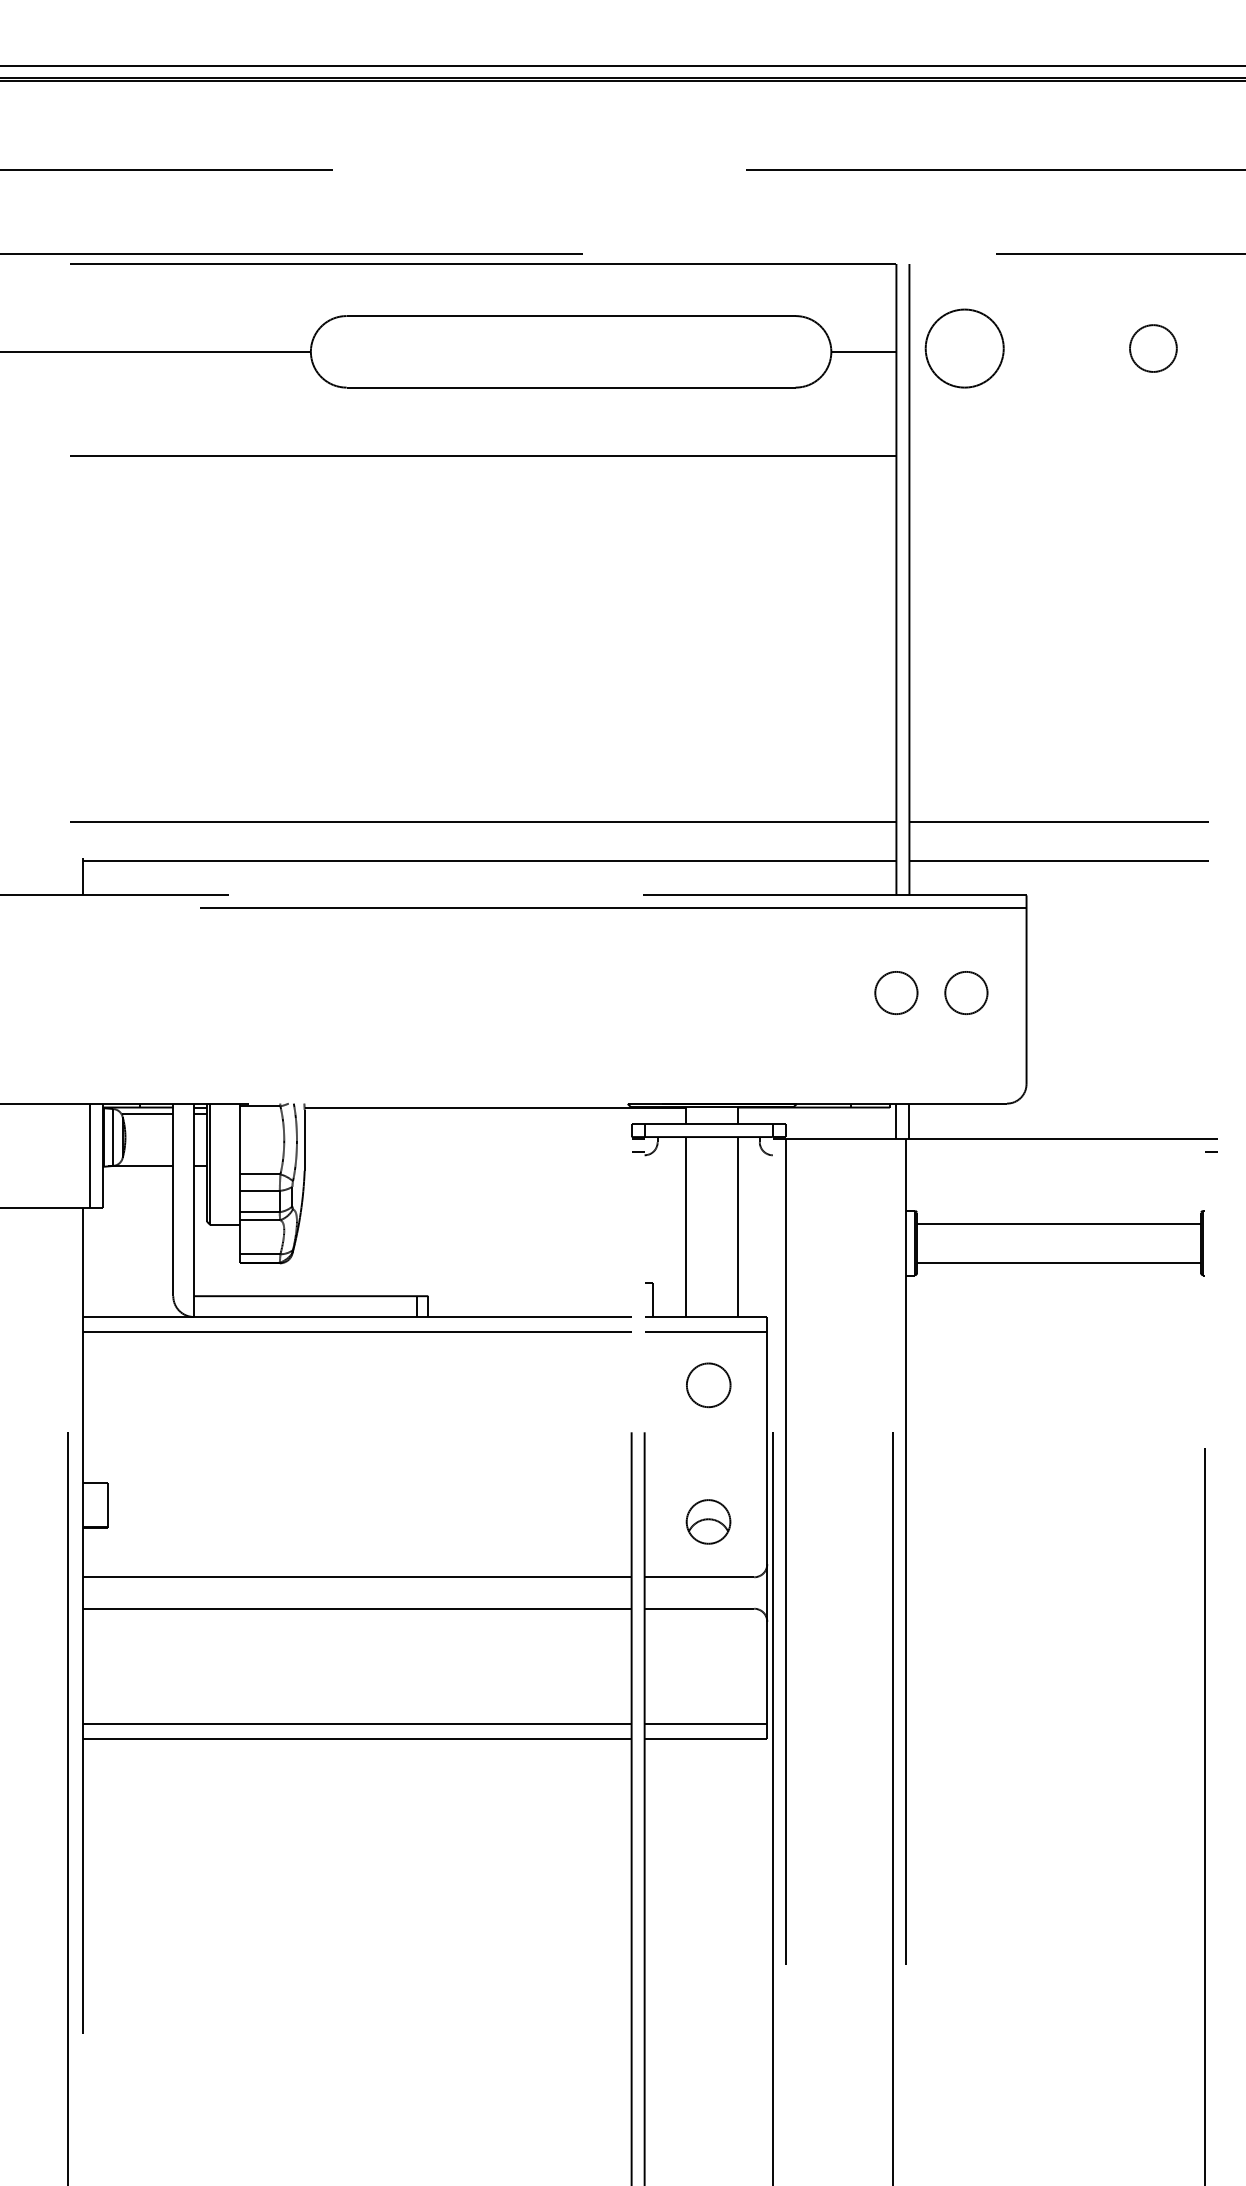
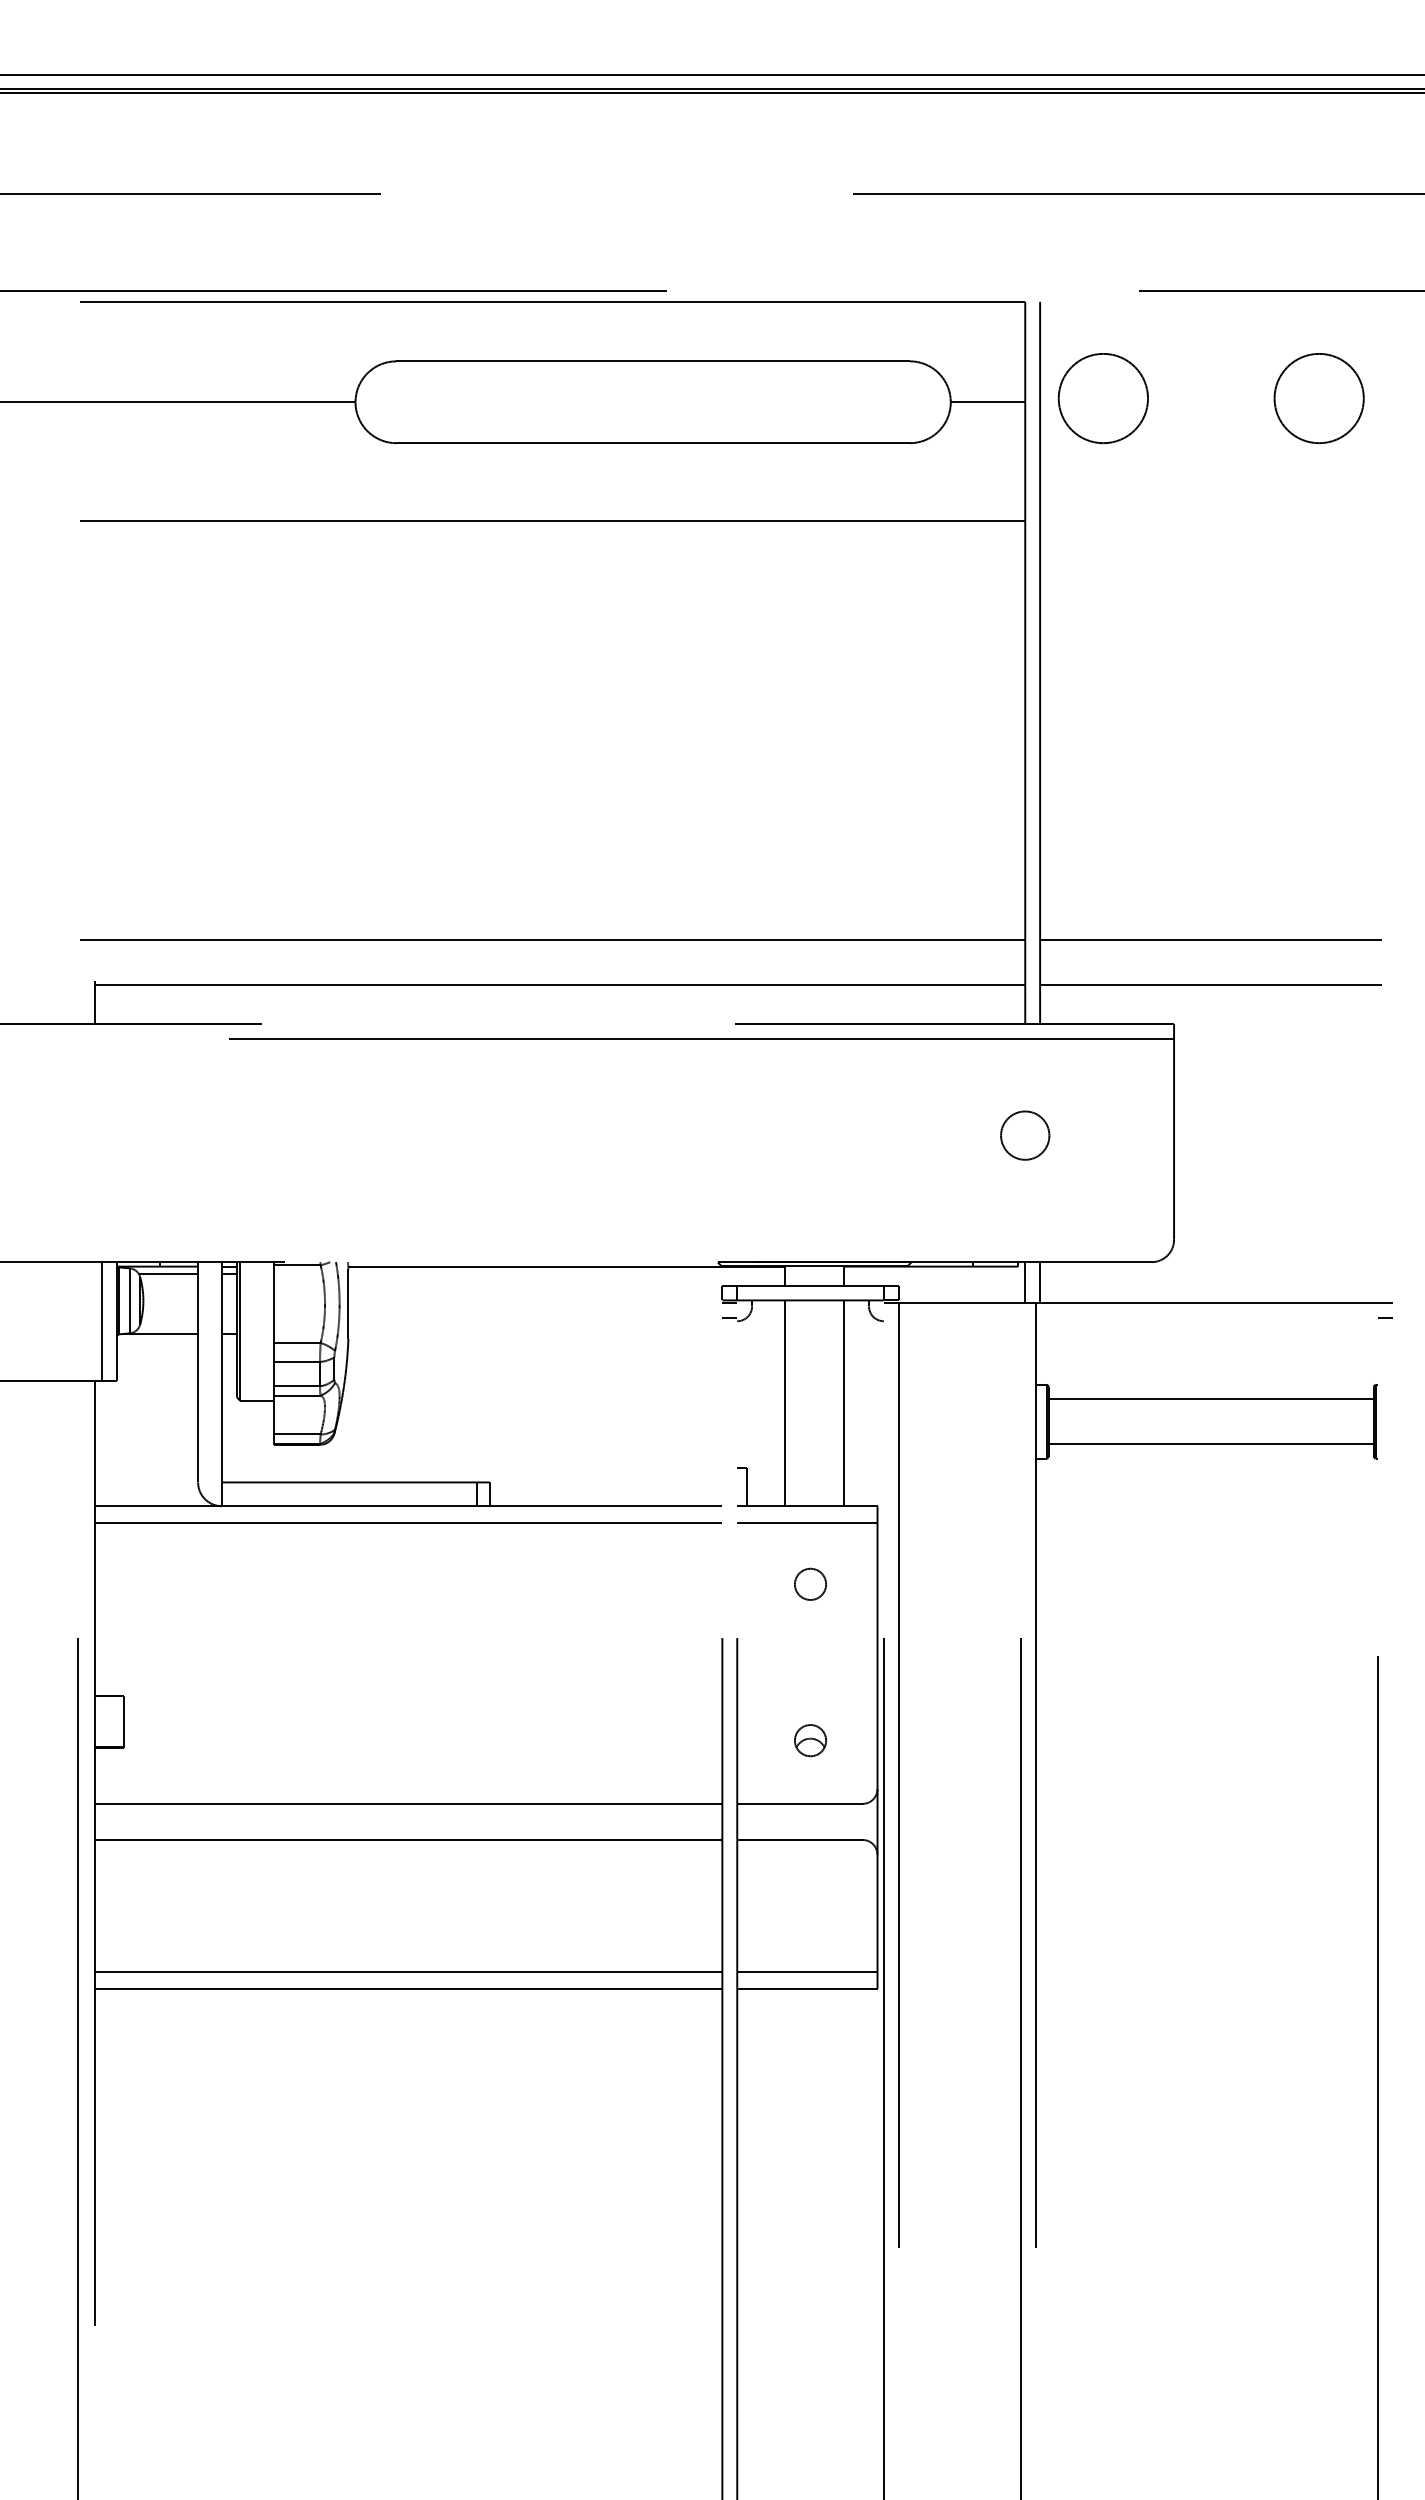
circle: (1153, 348) -> (1319, 398), size x1.67
circle: (966, 992) -> (1105, 1135), removed
circle: (708, 1385) -> (810, 1584), size x0.62
part: (708, 1521) -> (810, 1740), size x0.62

